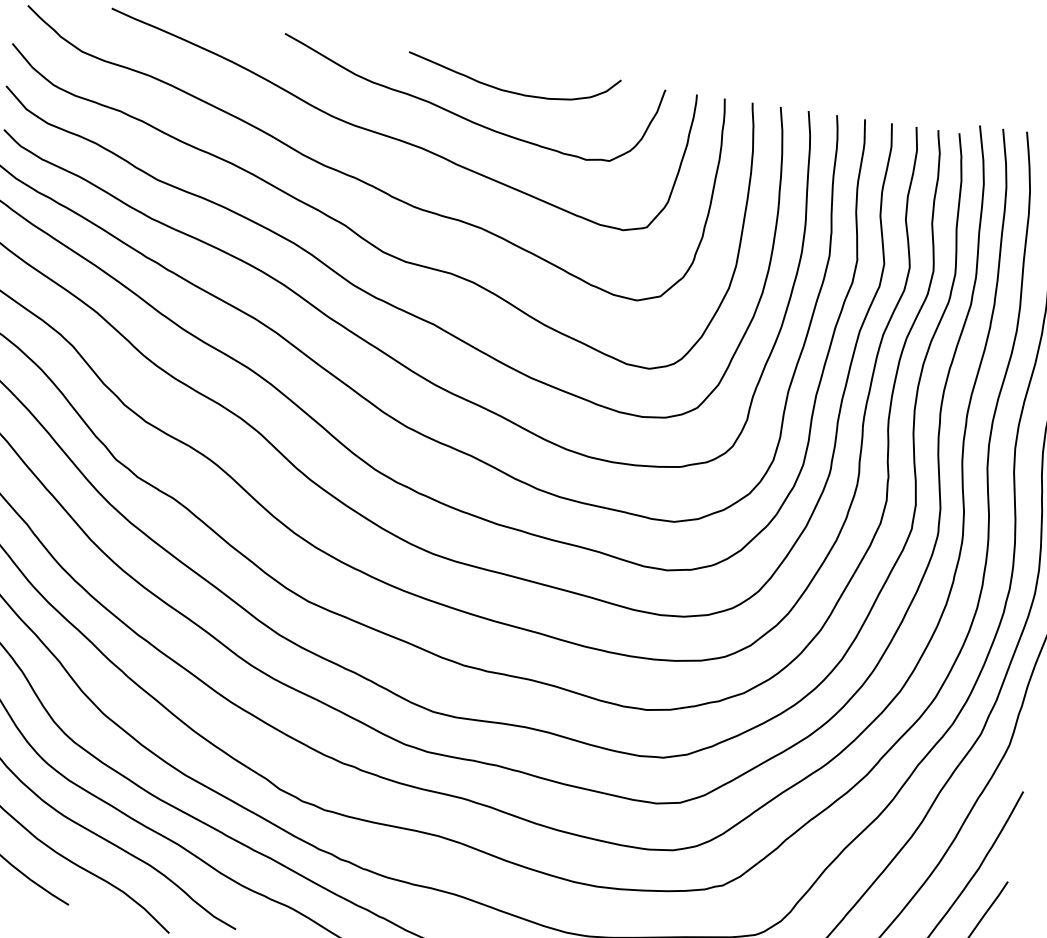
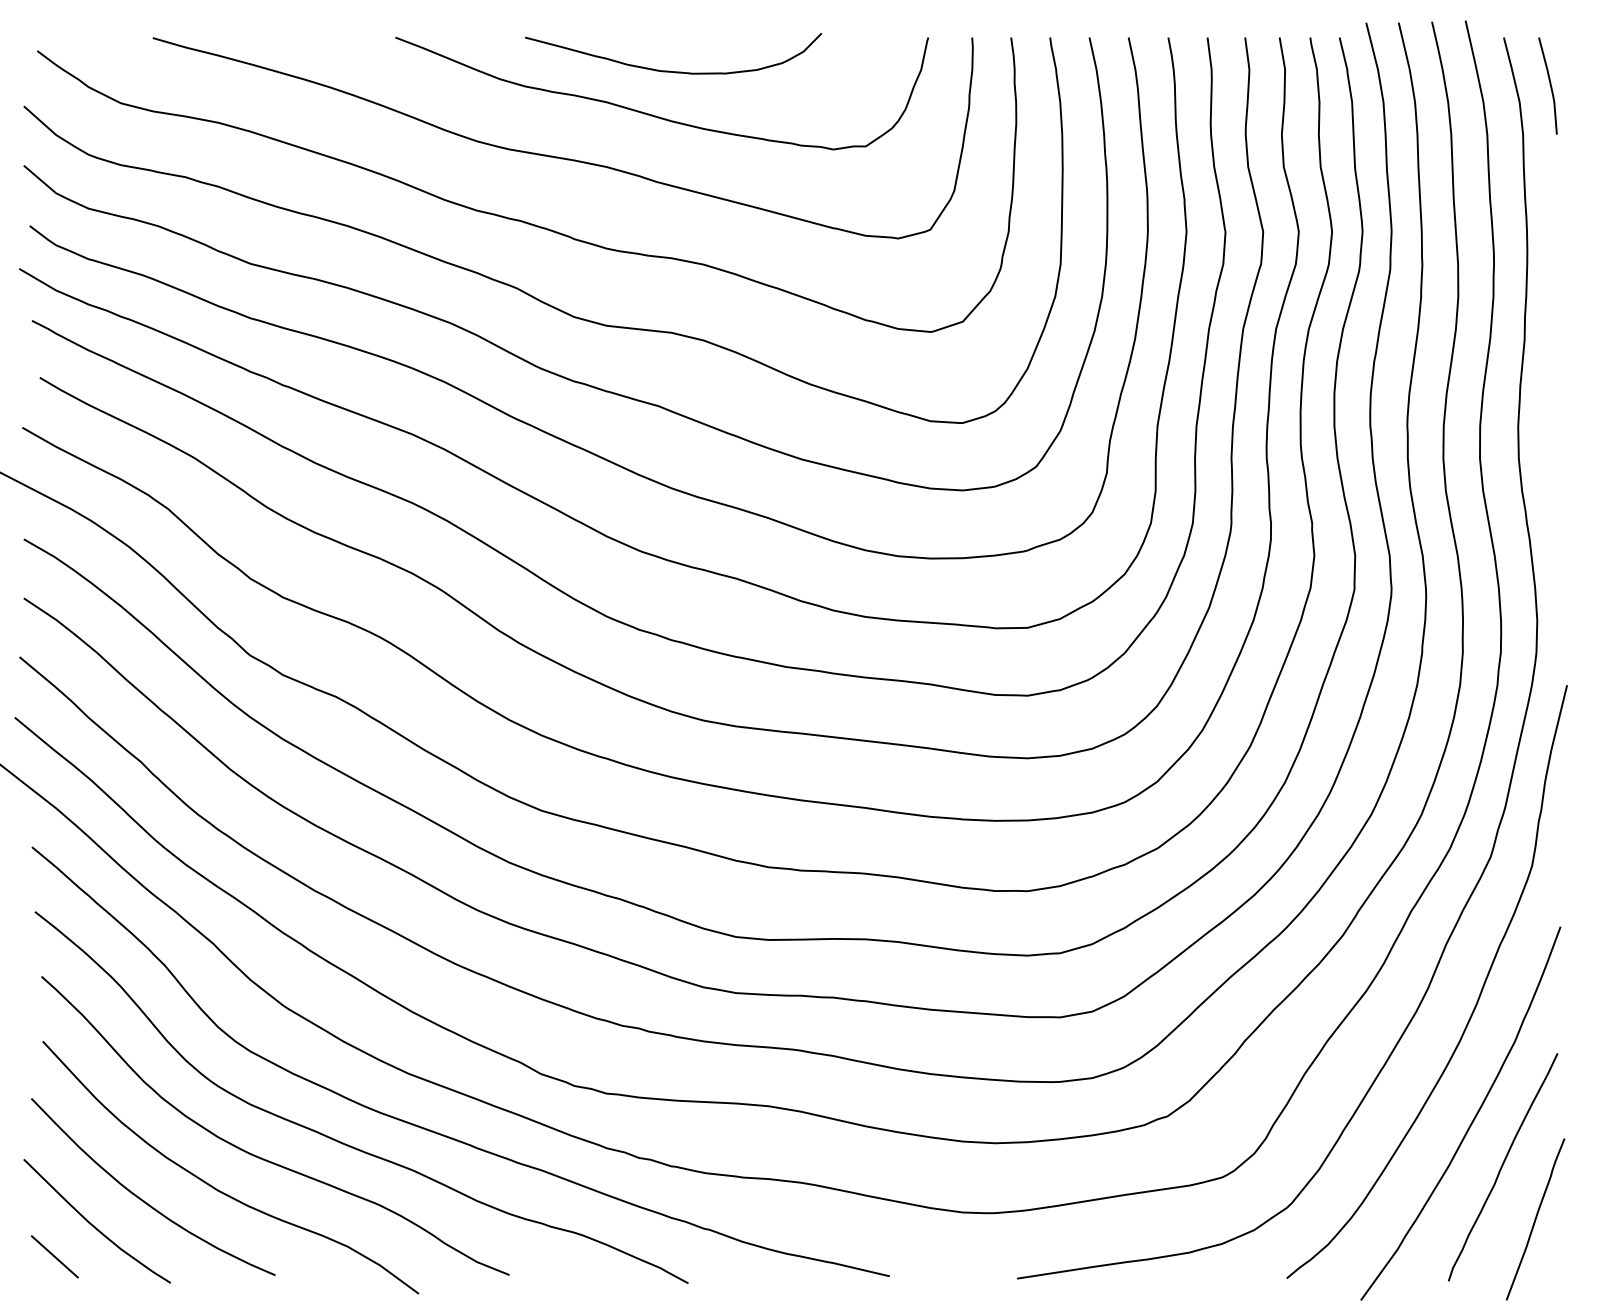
curve: (509, 90) -> (670, 70), moved

